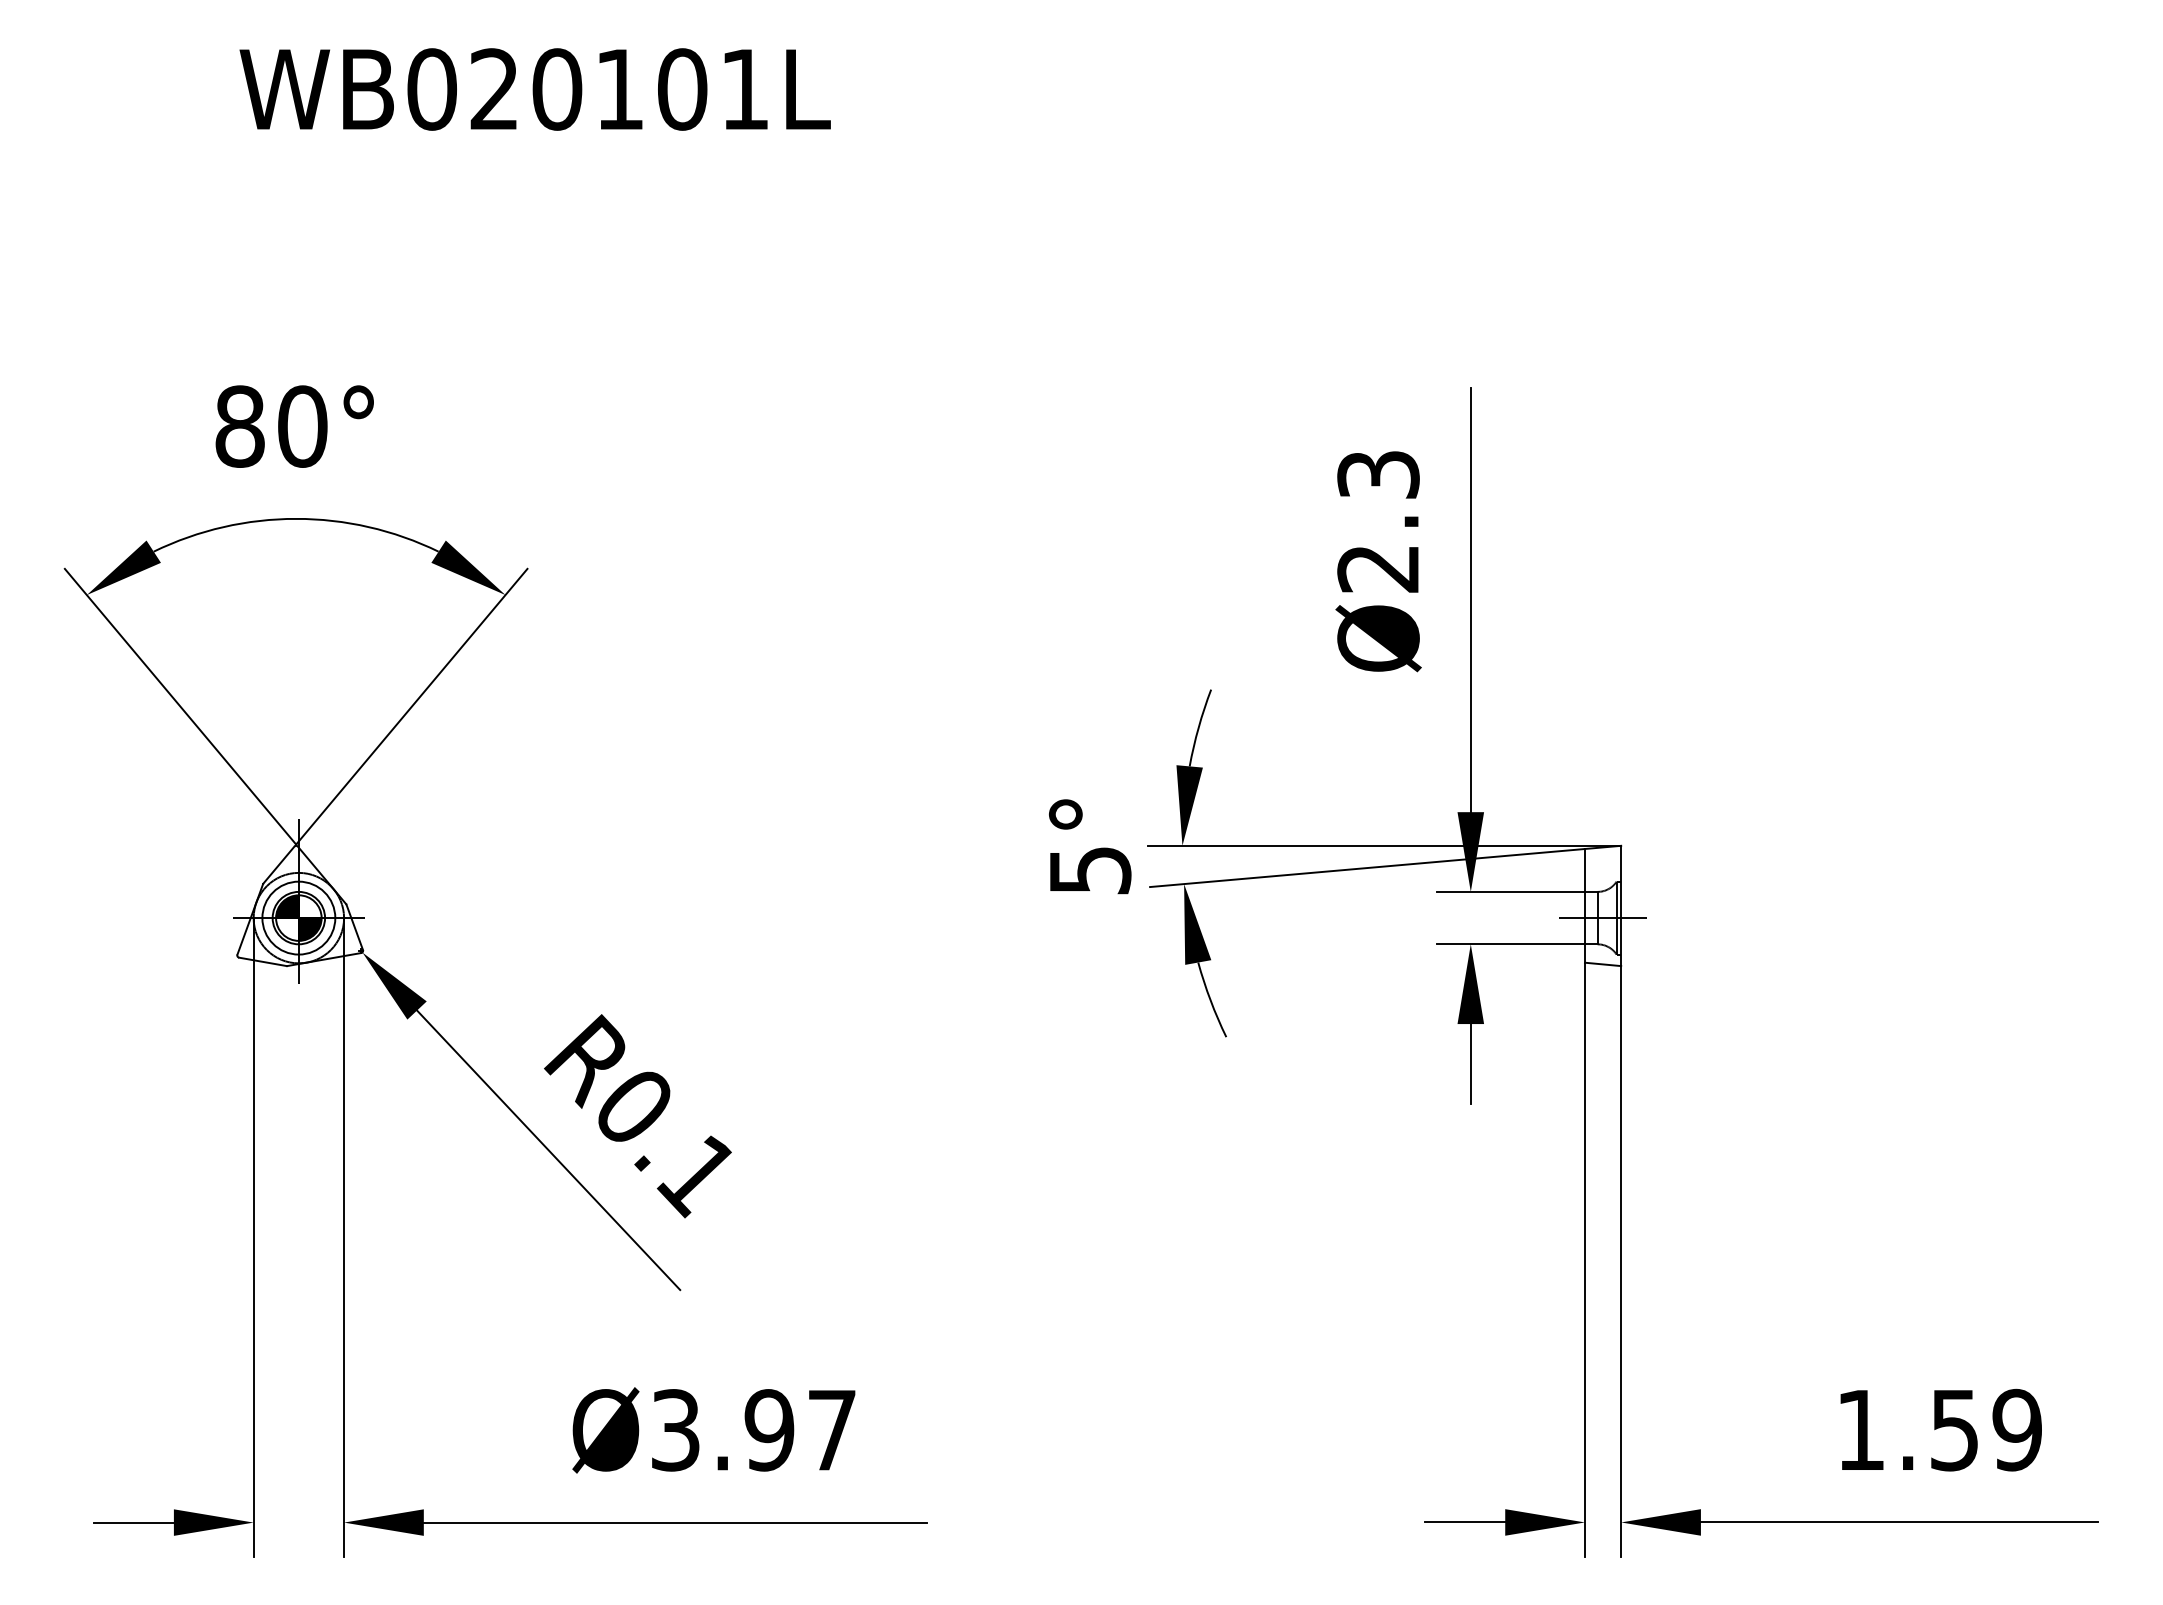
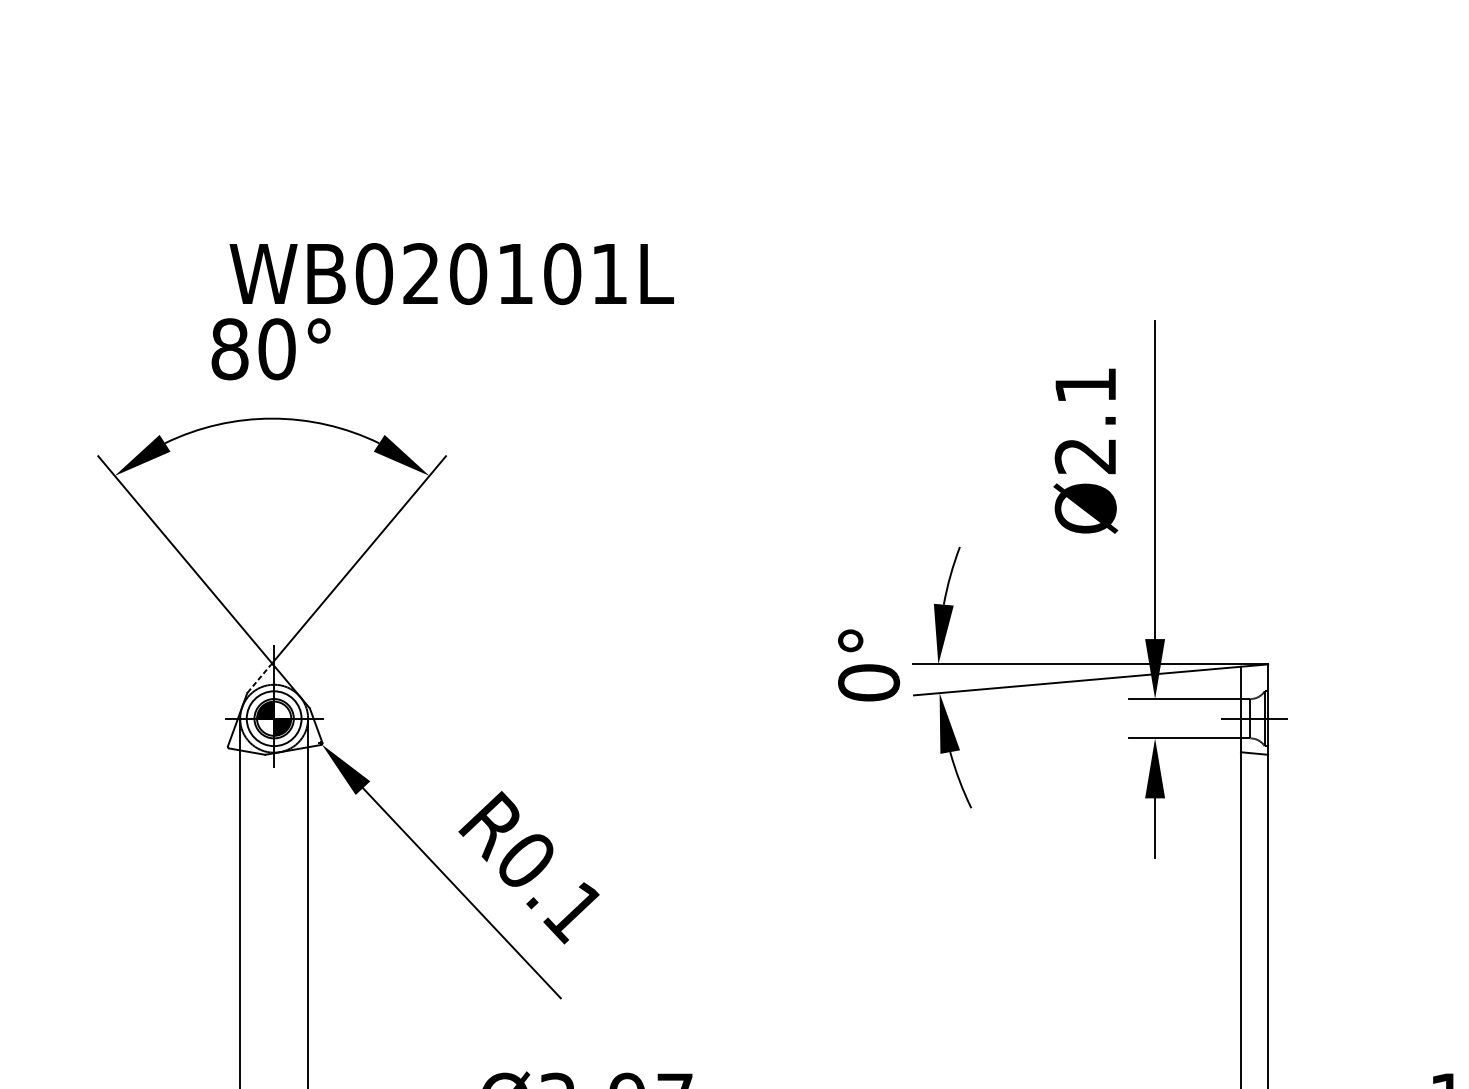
text: (534, 89) -> (451, 274), moved
text: (1378, 474) -> (1085, 385), Ø2.3 -> Ø2.1
line: (279, 864) -> (259, 678), solid -> dashed
text: (1089, 870) -> (868, 682), 5° -> 0°

